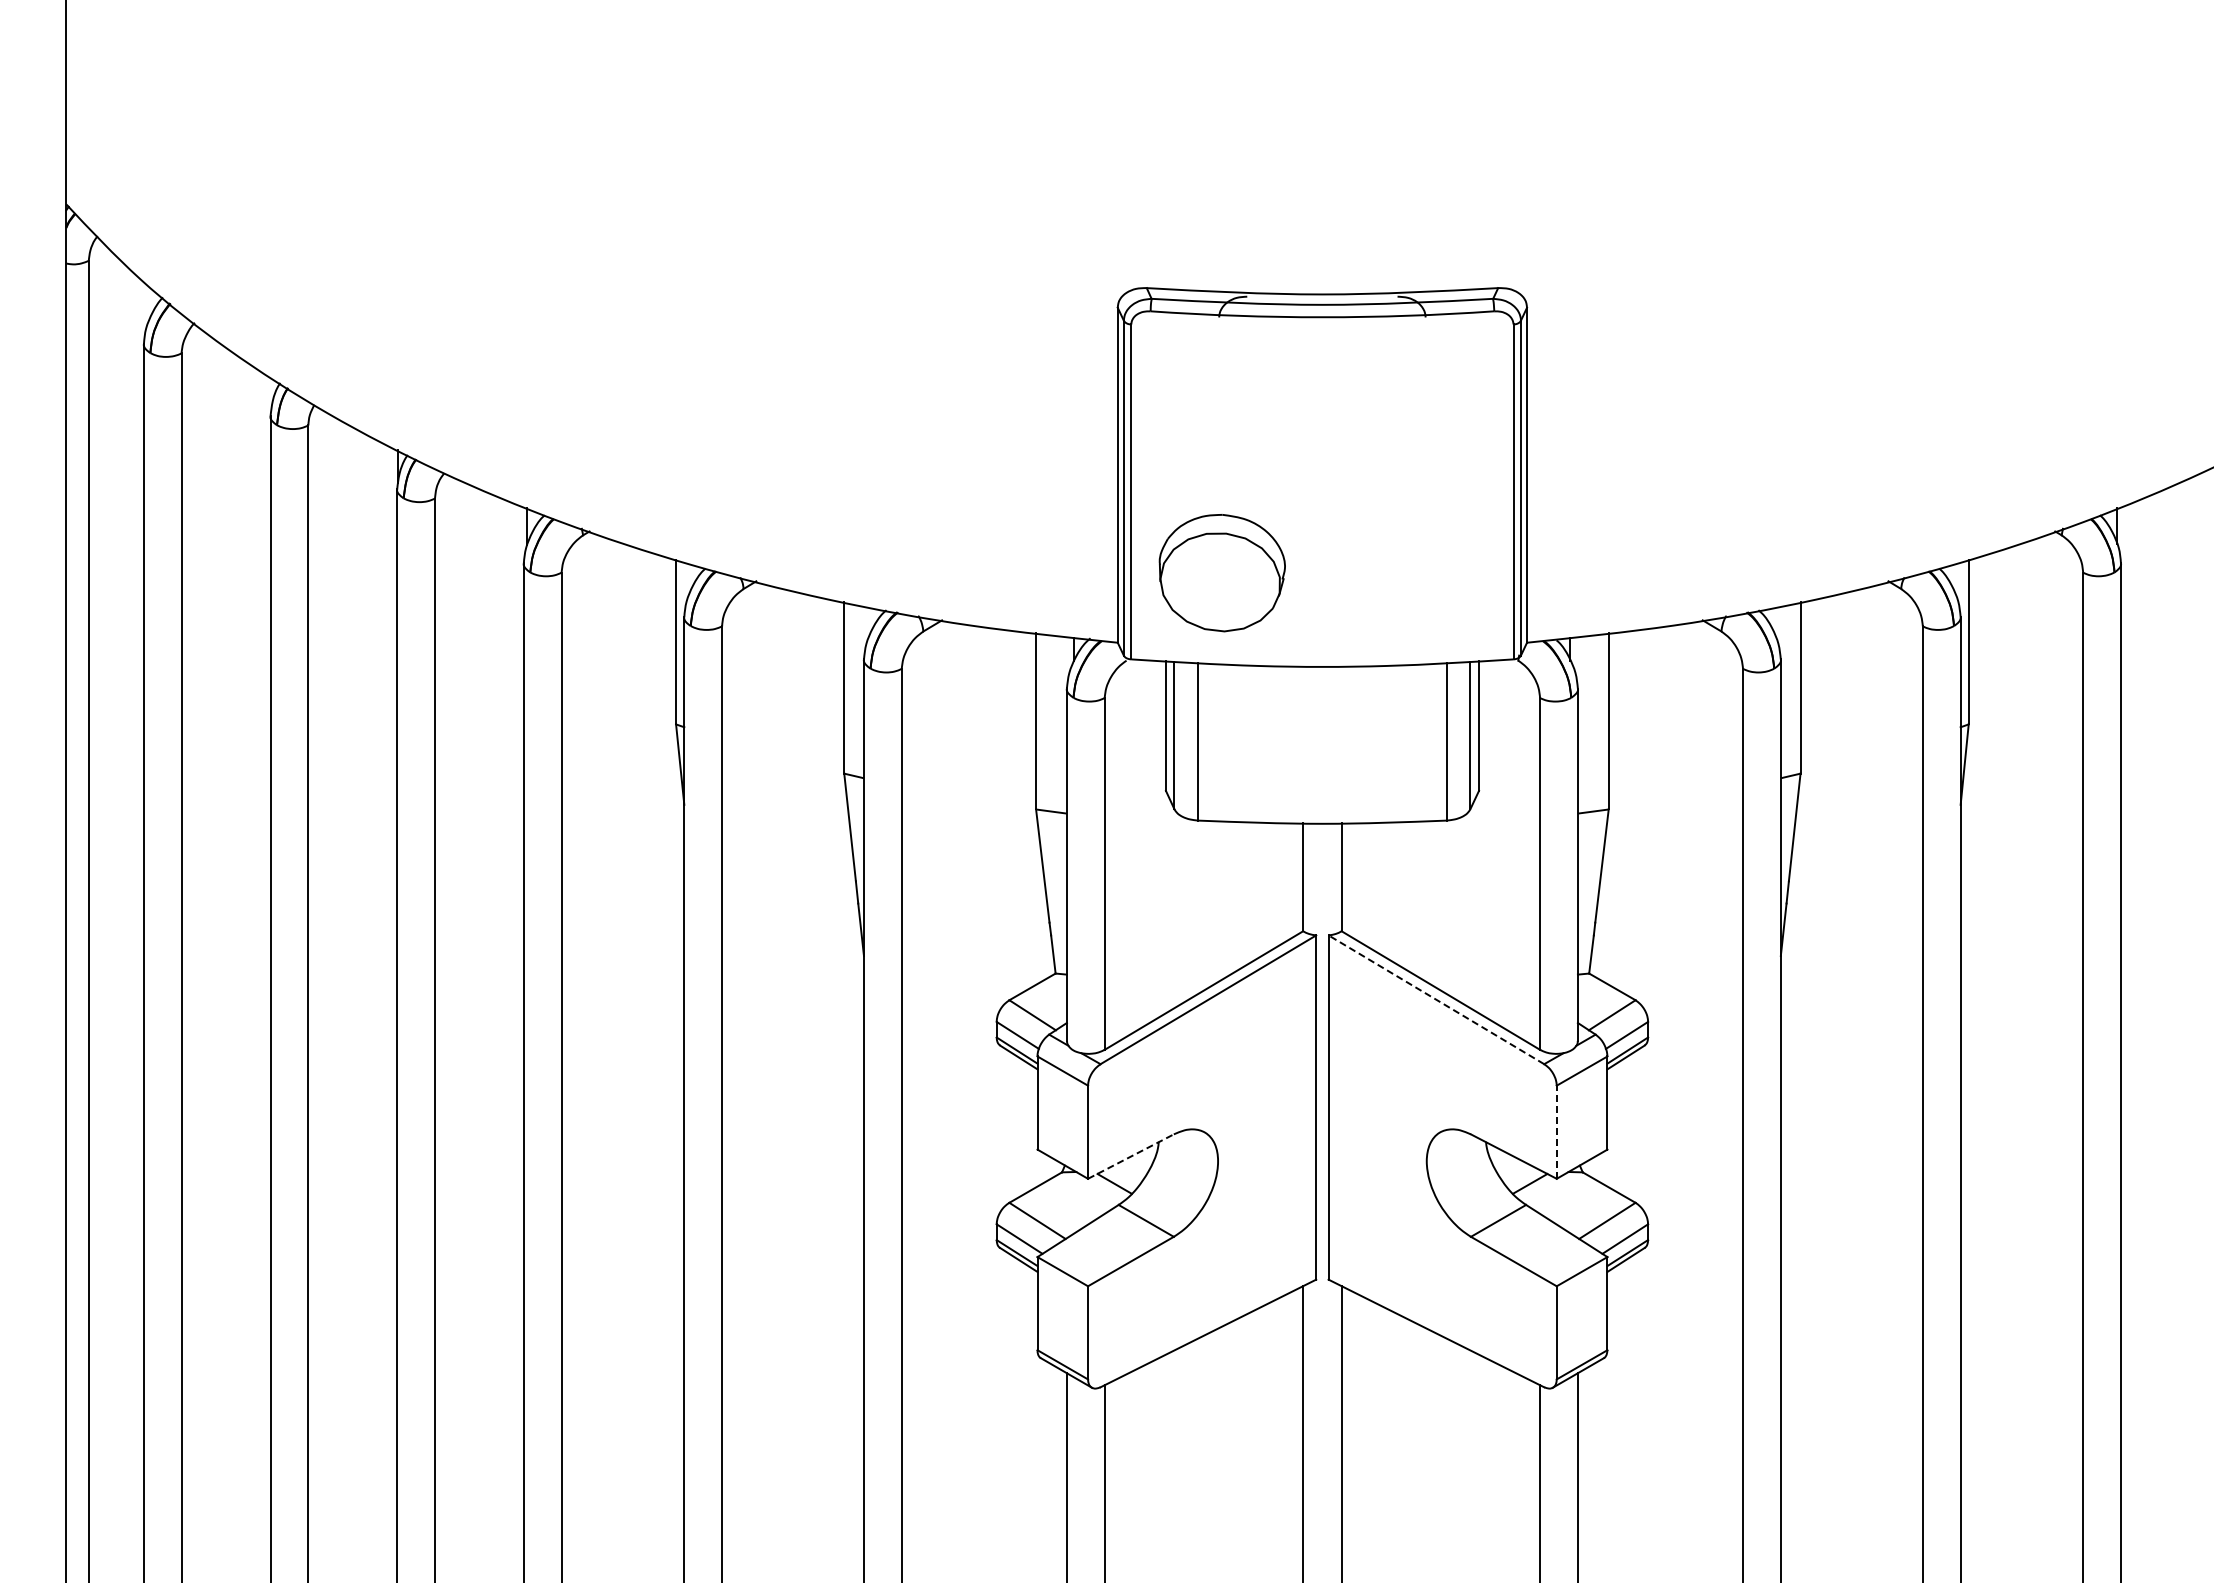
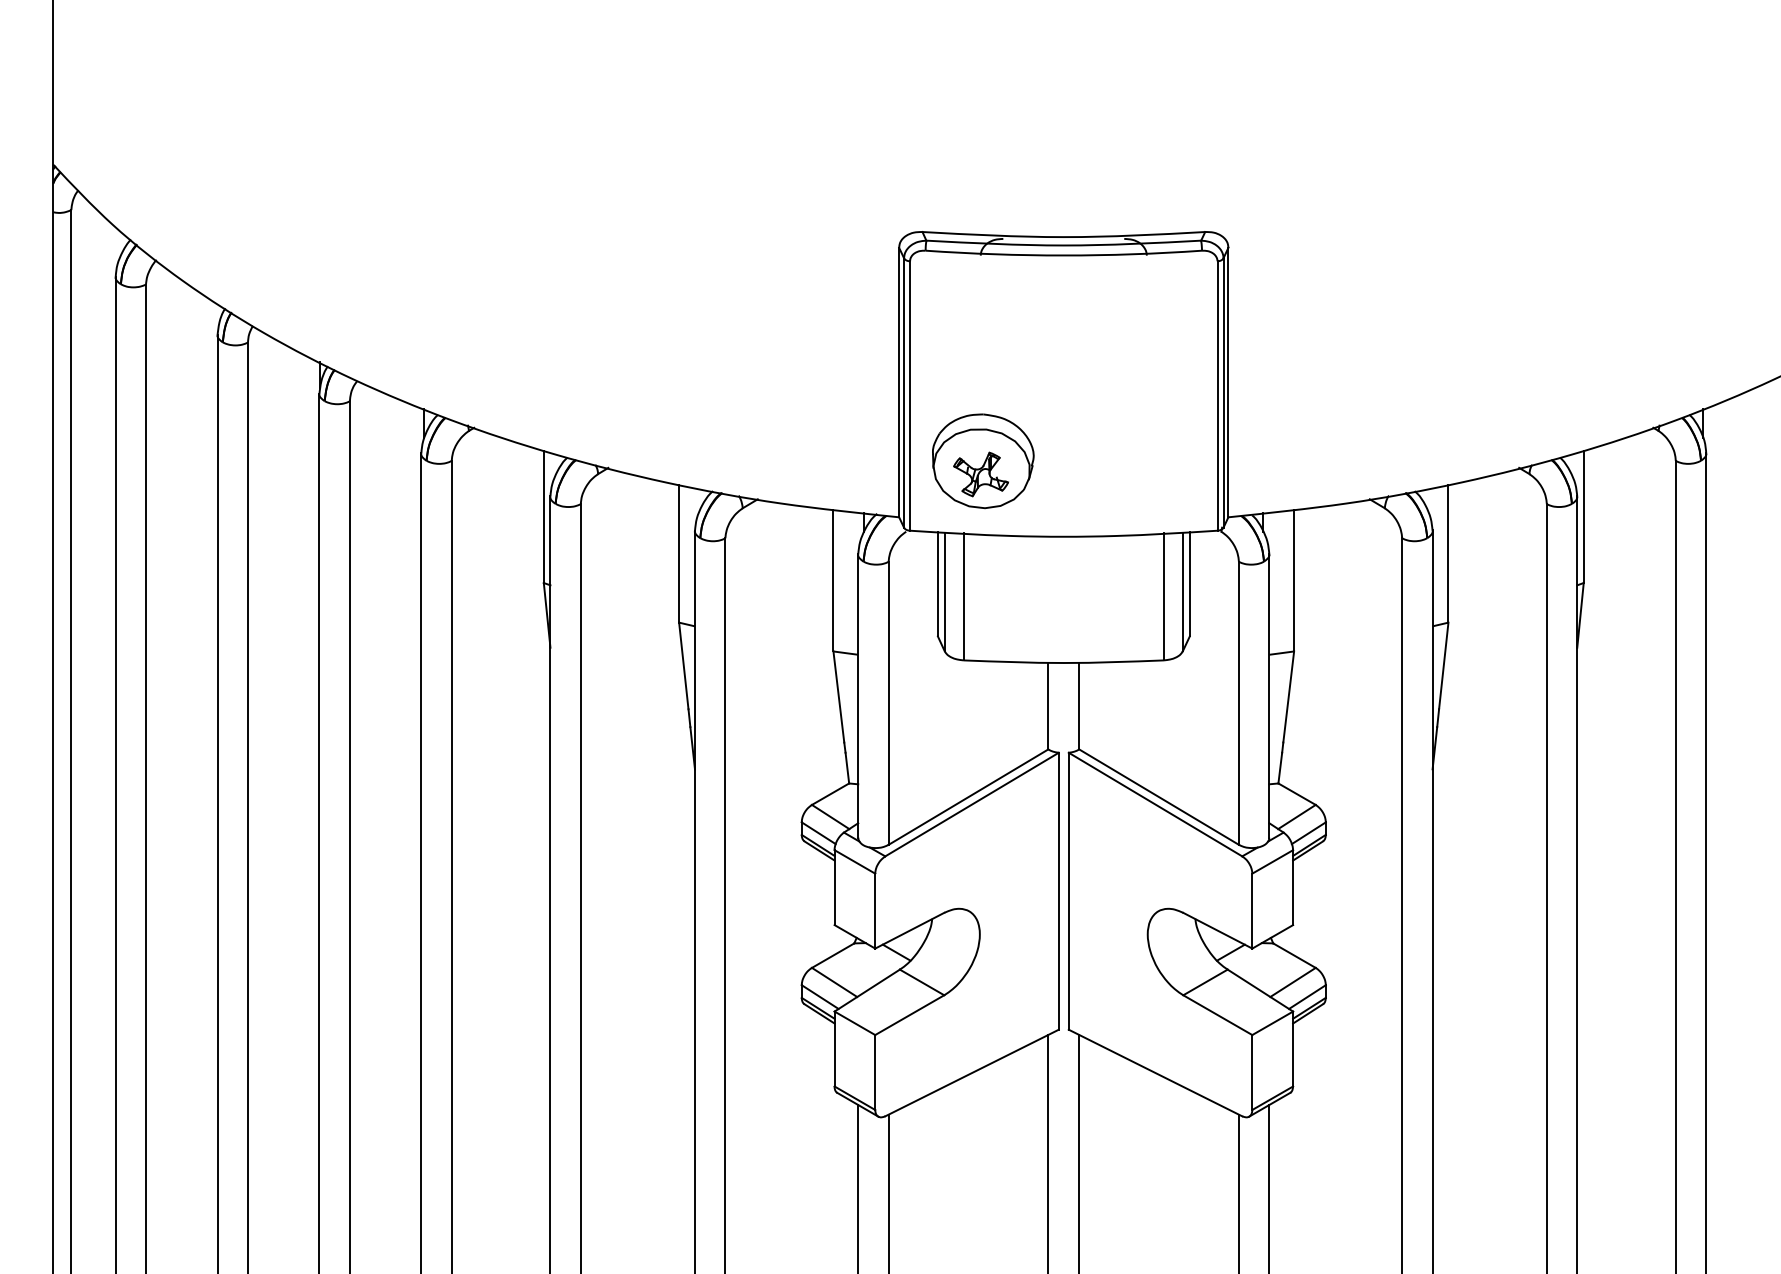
part: (1219, 589) -> (981, 474), added
line: (1436, 999) -> (1155, 804), dashed -> solid
line: (1556, 1132) -> (1252, 911), dashed -> solid
line: (1131, 1156) -> (910, 930), dashed -> solid

